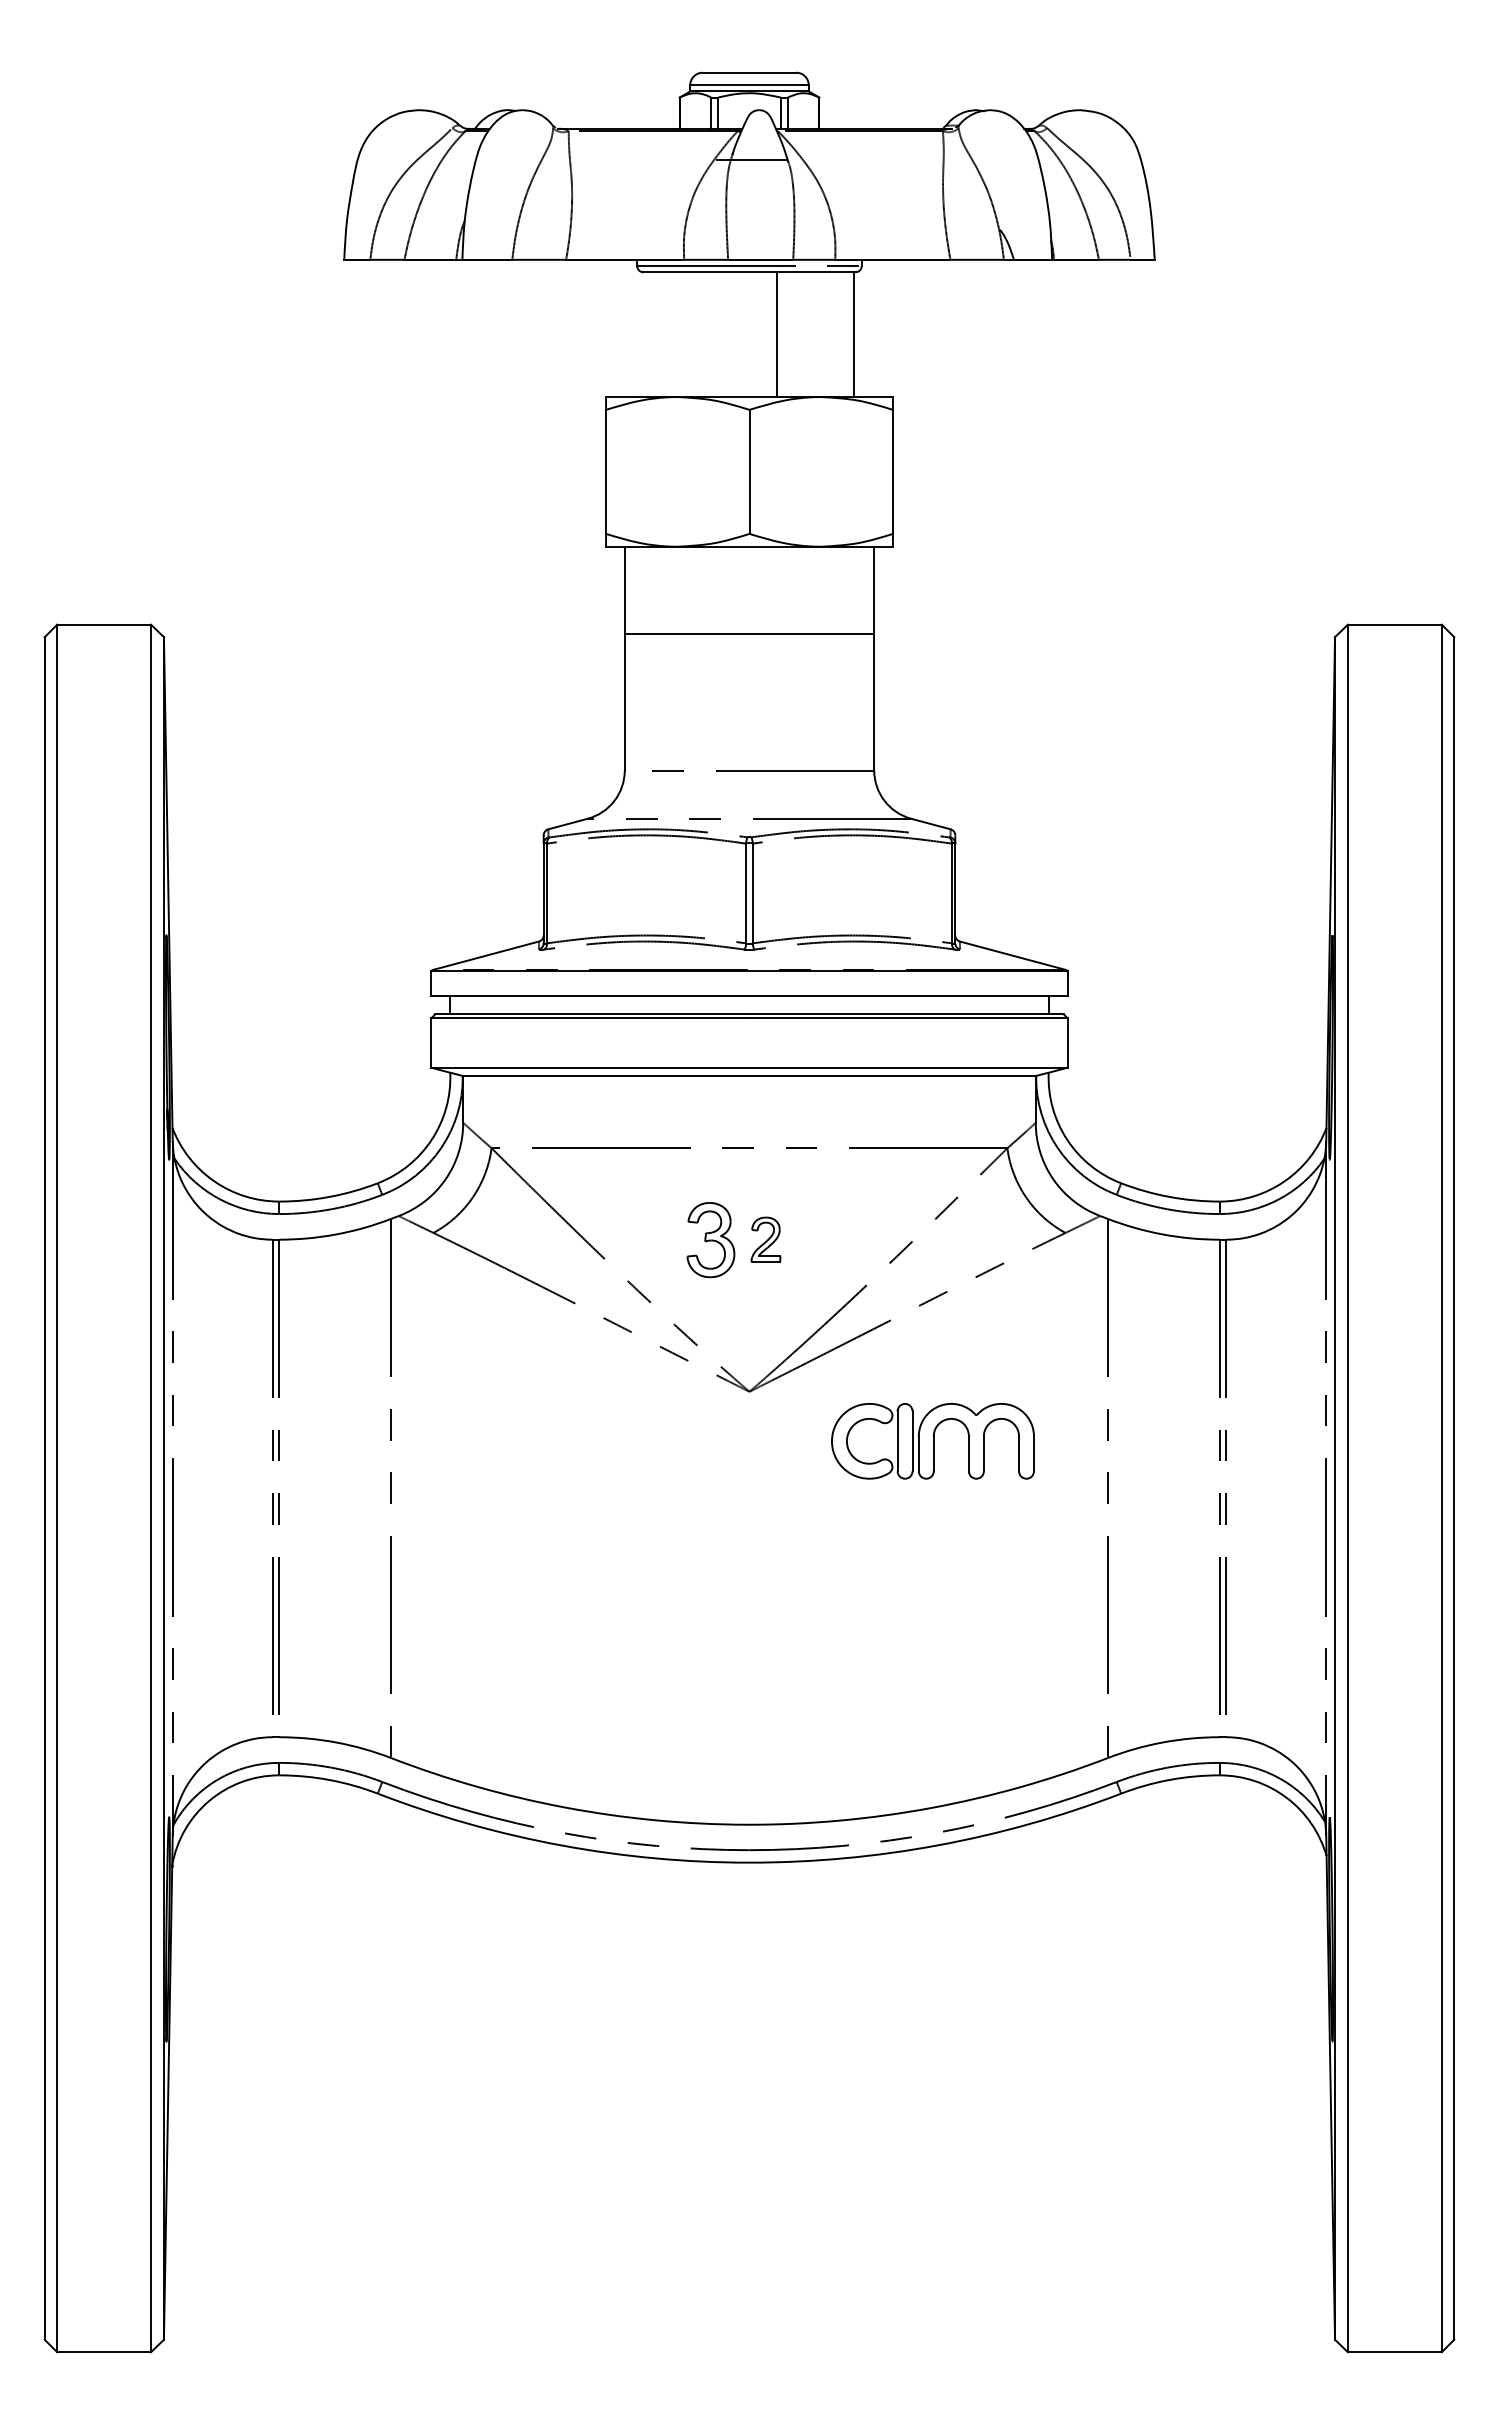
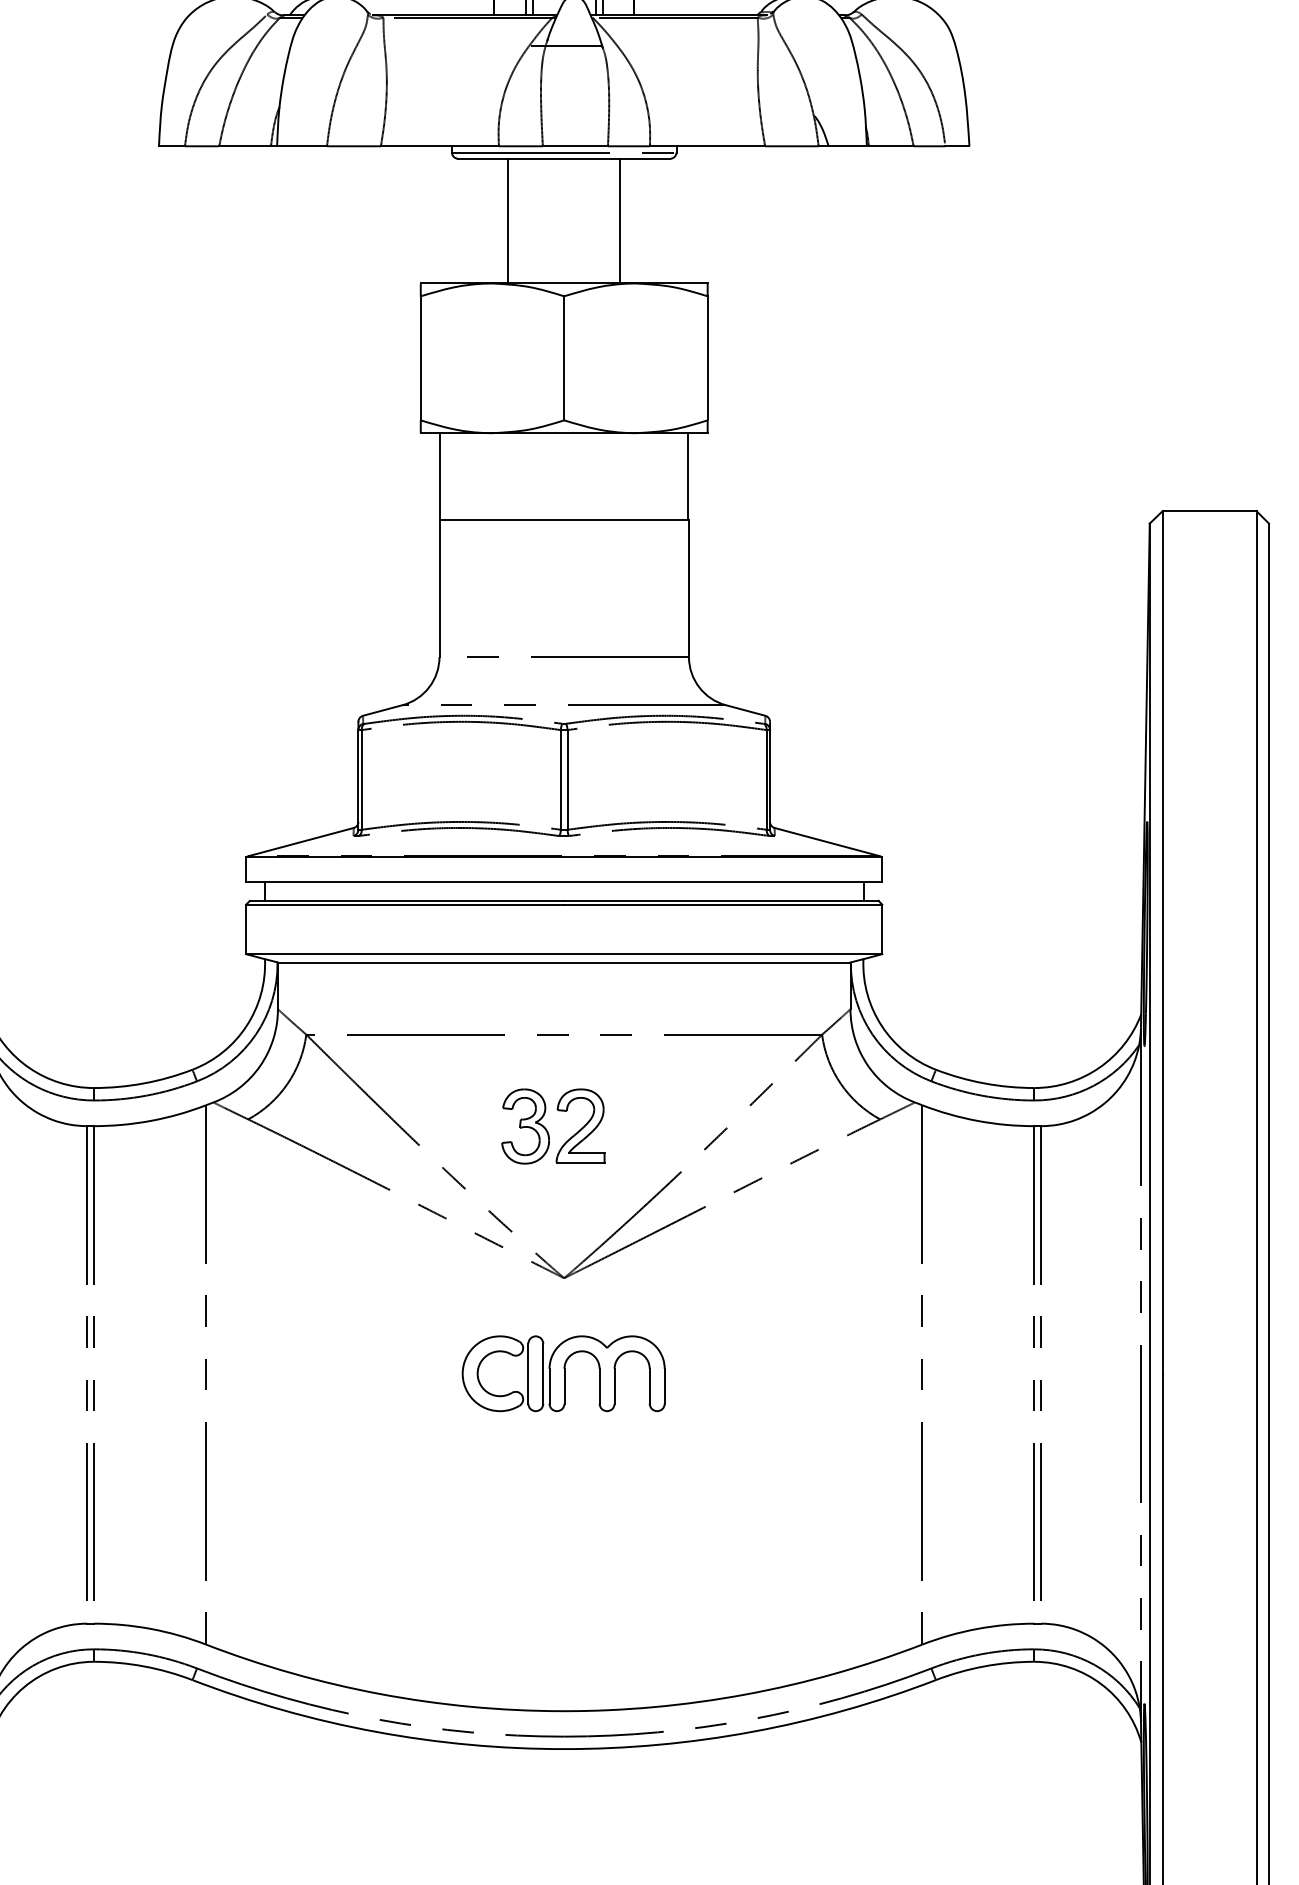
line: (777, 334) -> (508, 220), moved
line: (853, 334) -> (620, 220), moved
part: (765, 1239) -> (580, 1125), size x1.67
part: (932, 1441) -> (563, 1373), moved

